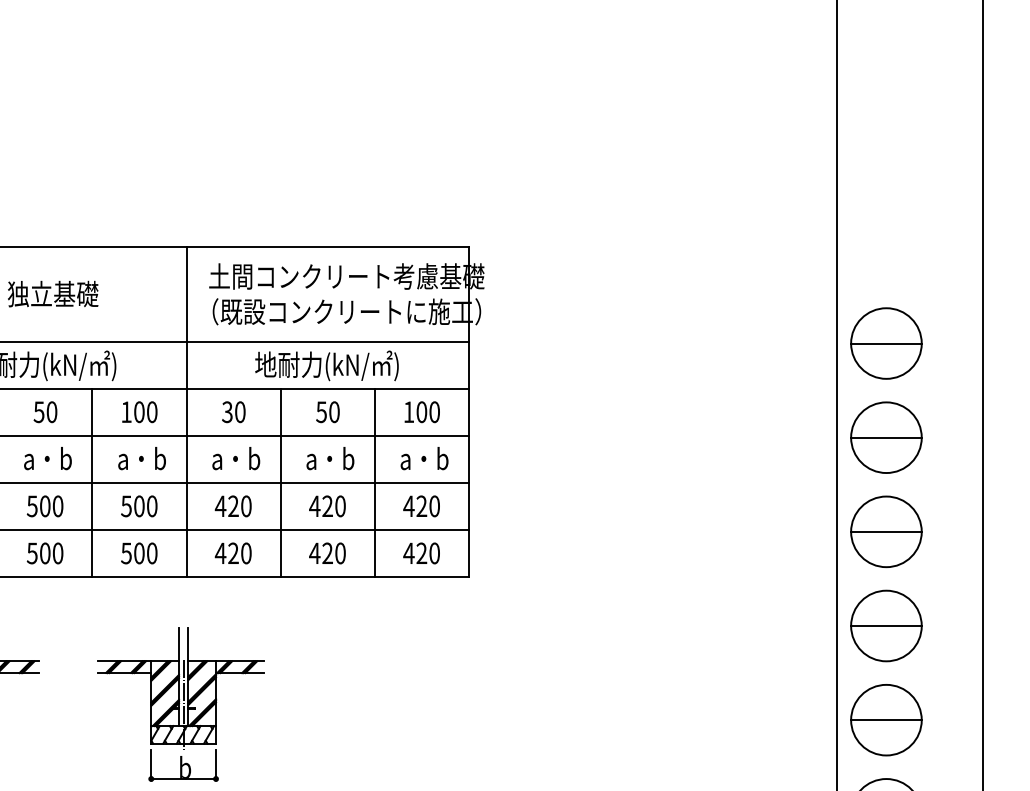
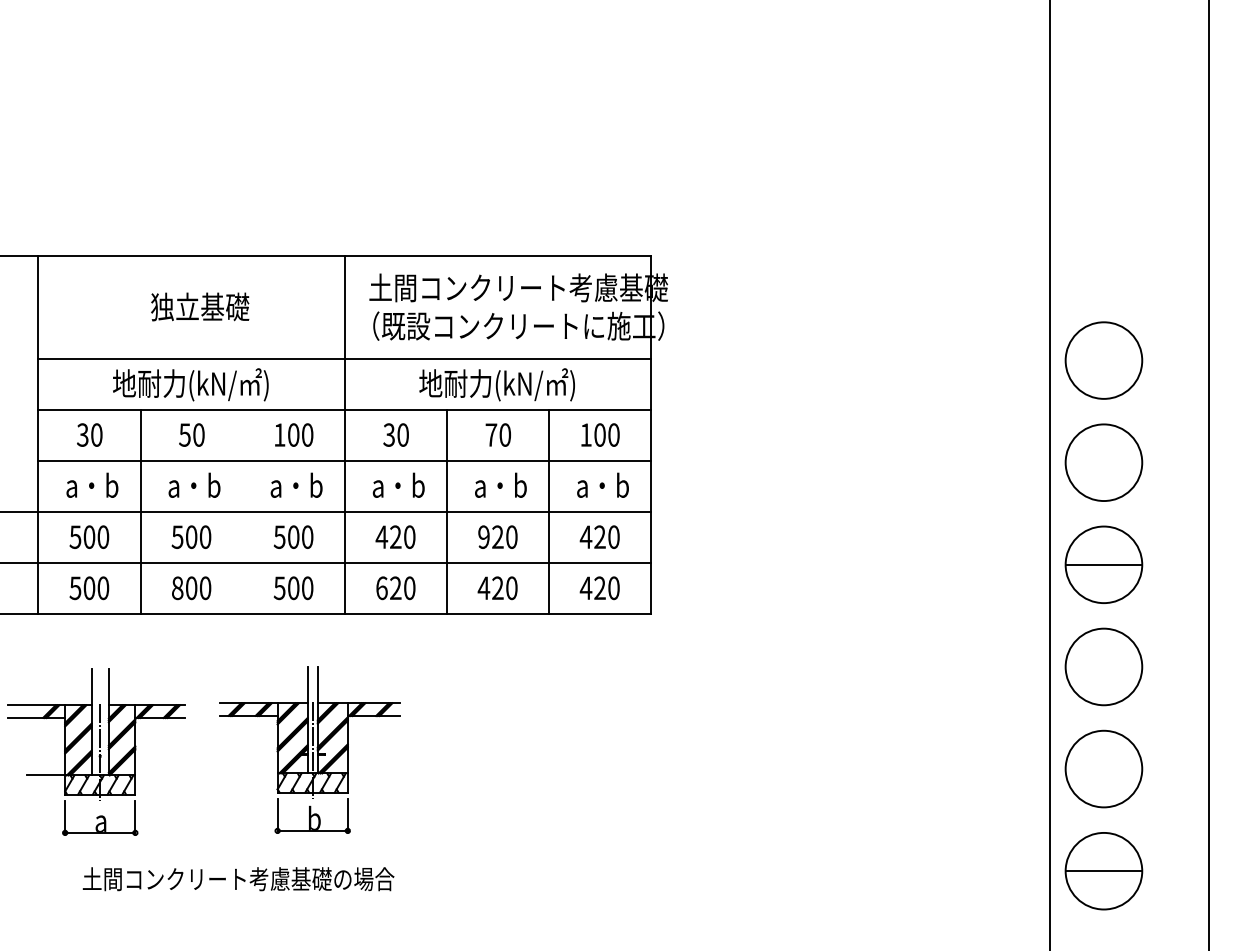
line: (886, 343) -> (1103, 360), removed
text: (321, 411) -> (491, 434), 50 -> 70
line: (886, 437) -> (1103, 462), removed
line: (92, 482) -> (242, 511), removed
text: (314, 505) -> (483, 536), 420 -> 920
text: (32, 552) -> (177, 587), 500 -> 800
text: (220, 553) -> (381, 588), 420 -> 620
line: (886, 625) -> (1103, 666), removed
part: (180, 703) -> (309, 749), moved
line: (886, 720) -> (1103, 769), removed

